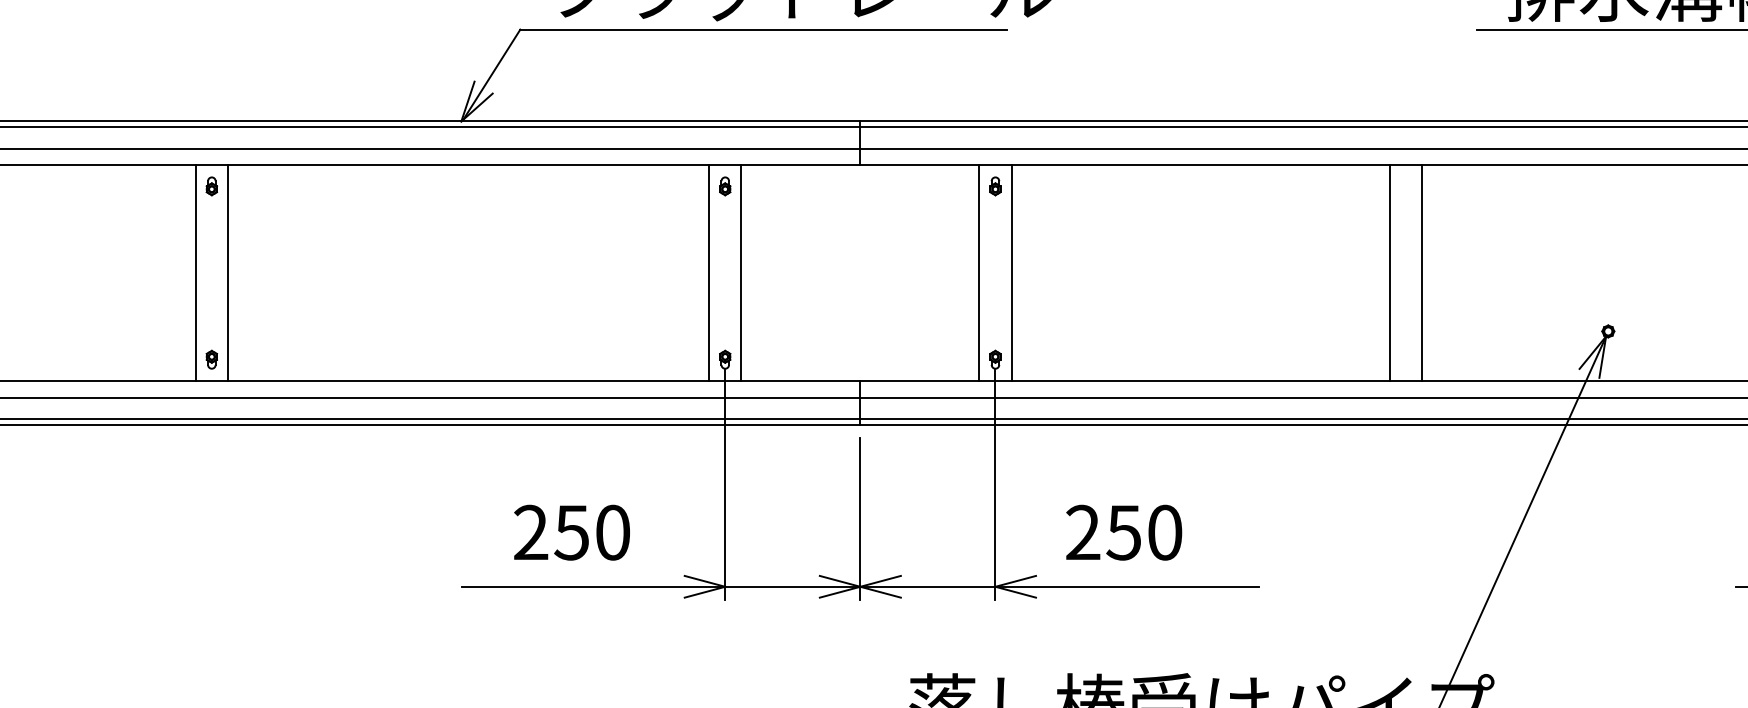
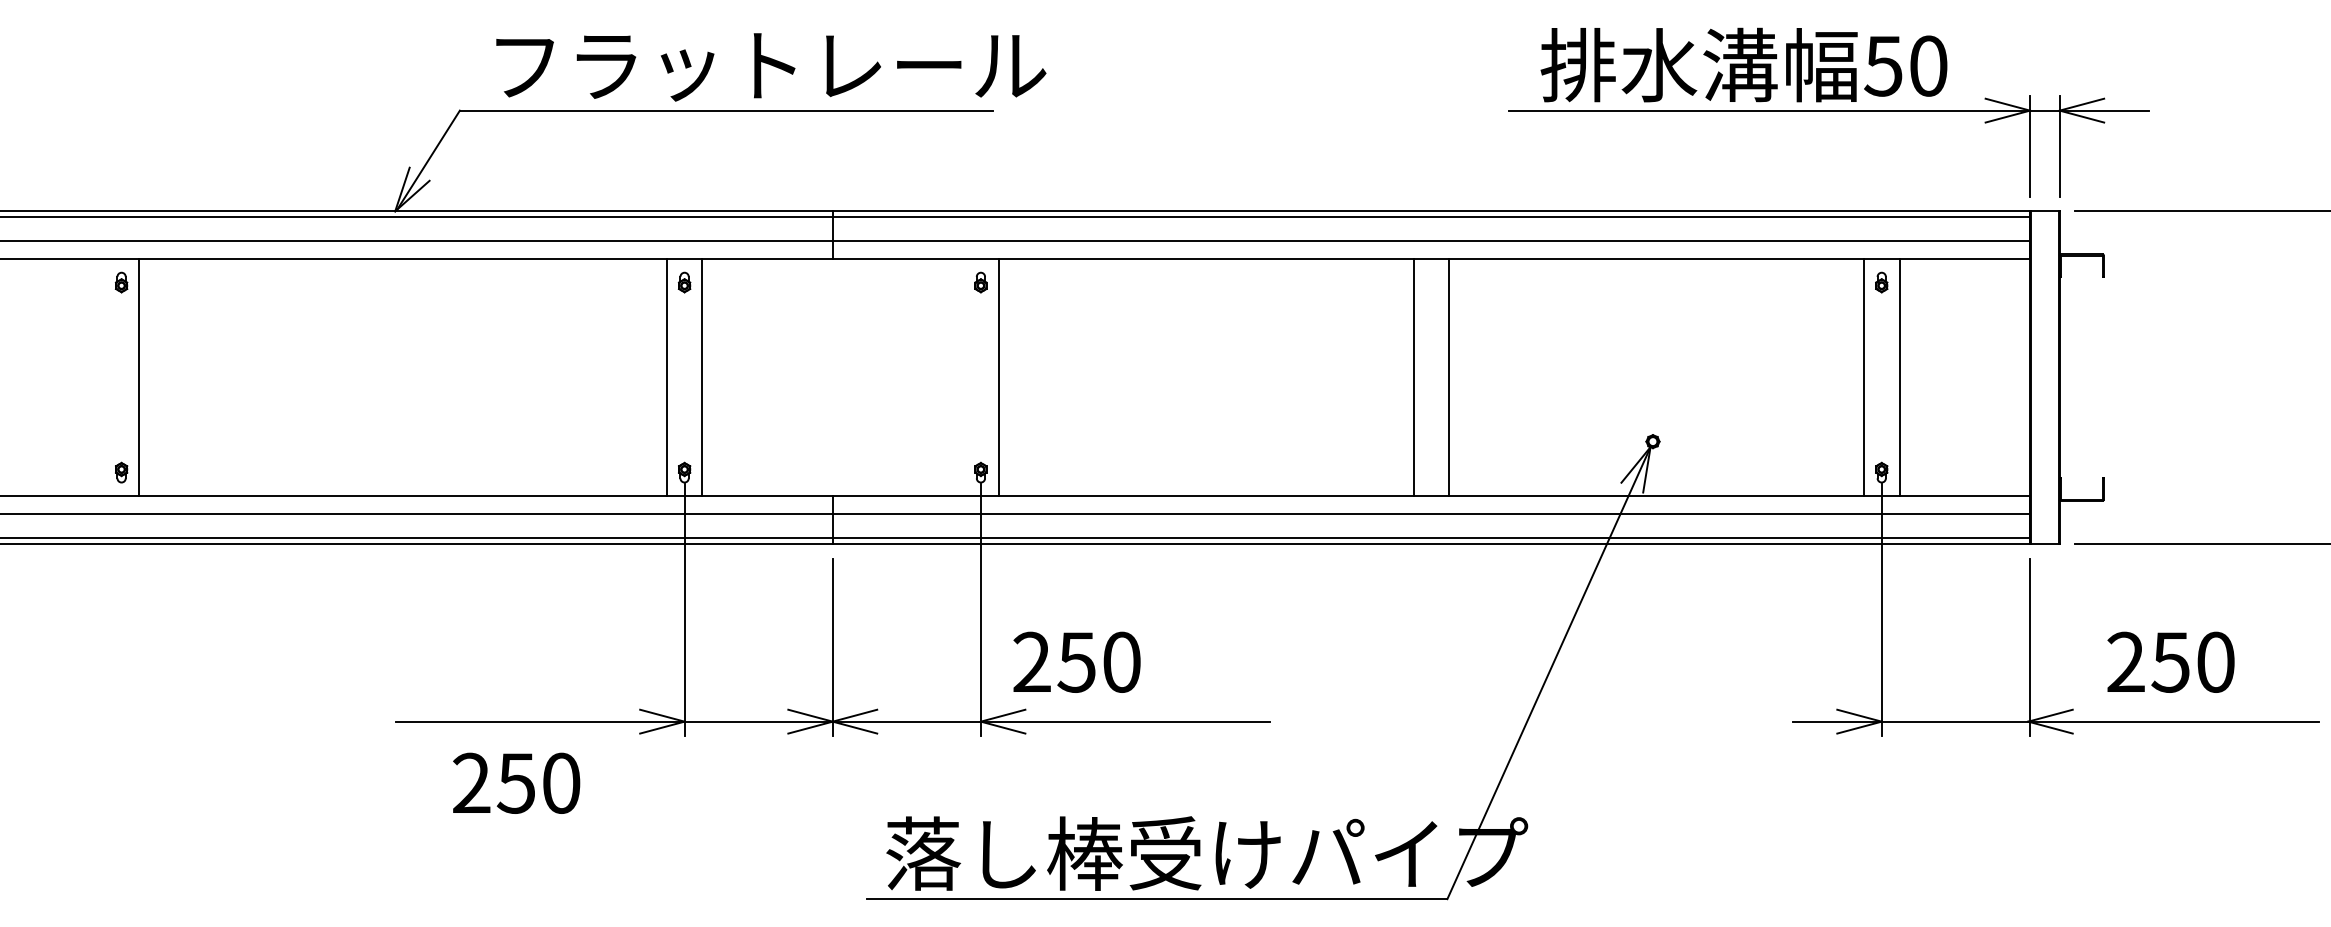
line: (195, 272) -> (103, 377), removed
line: (979, 272) -> (963, 377), removed
text: (571, 531) -> (516, 782), moved
text: (1123, 531) -> (1076, 661), moved

